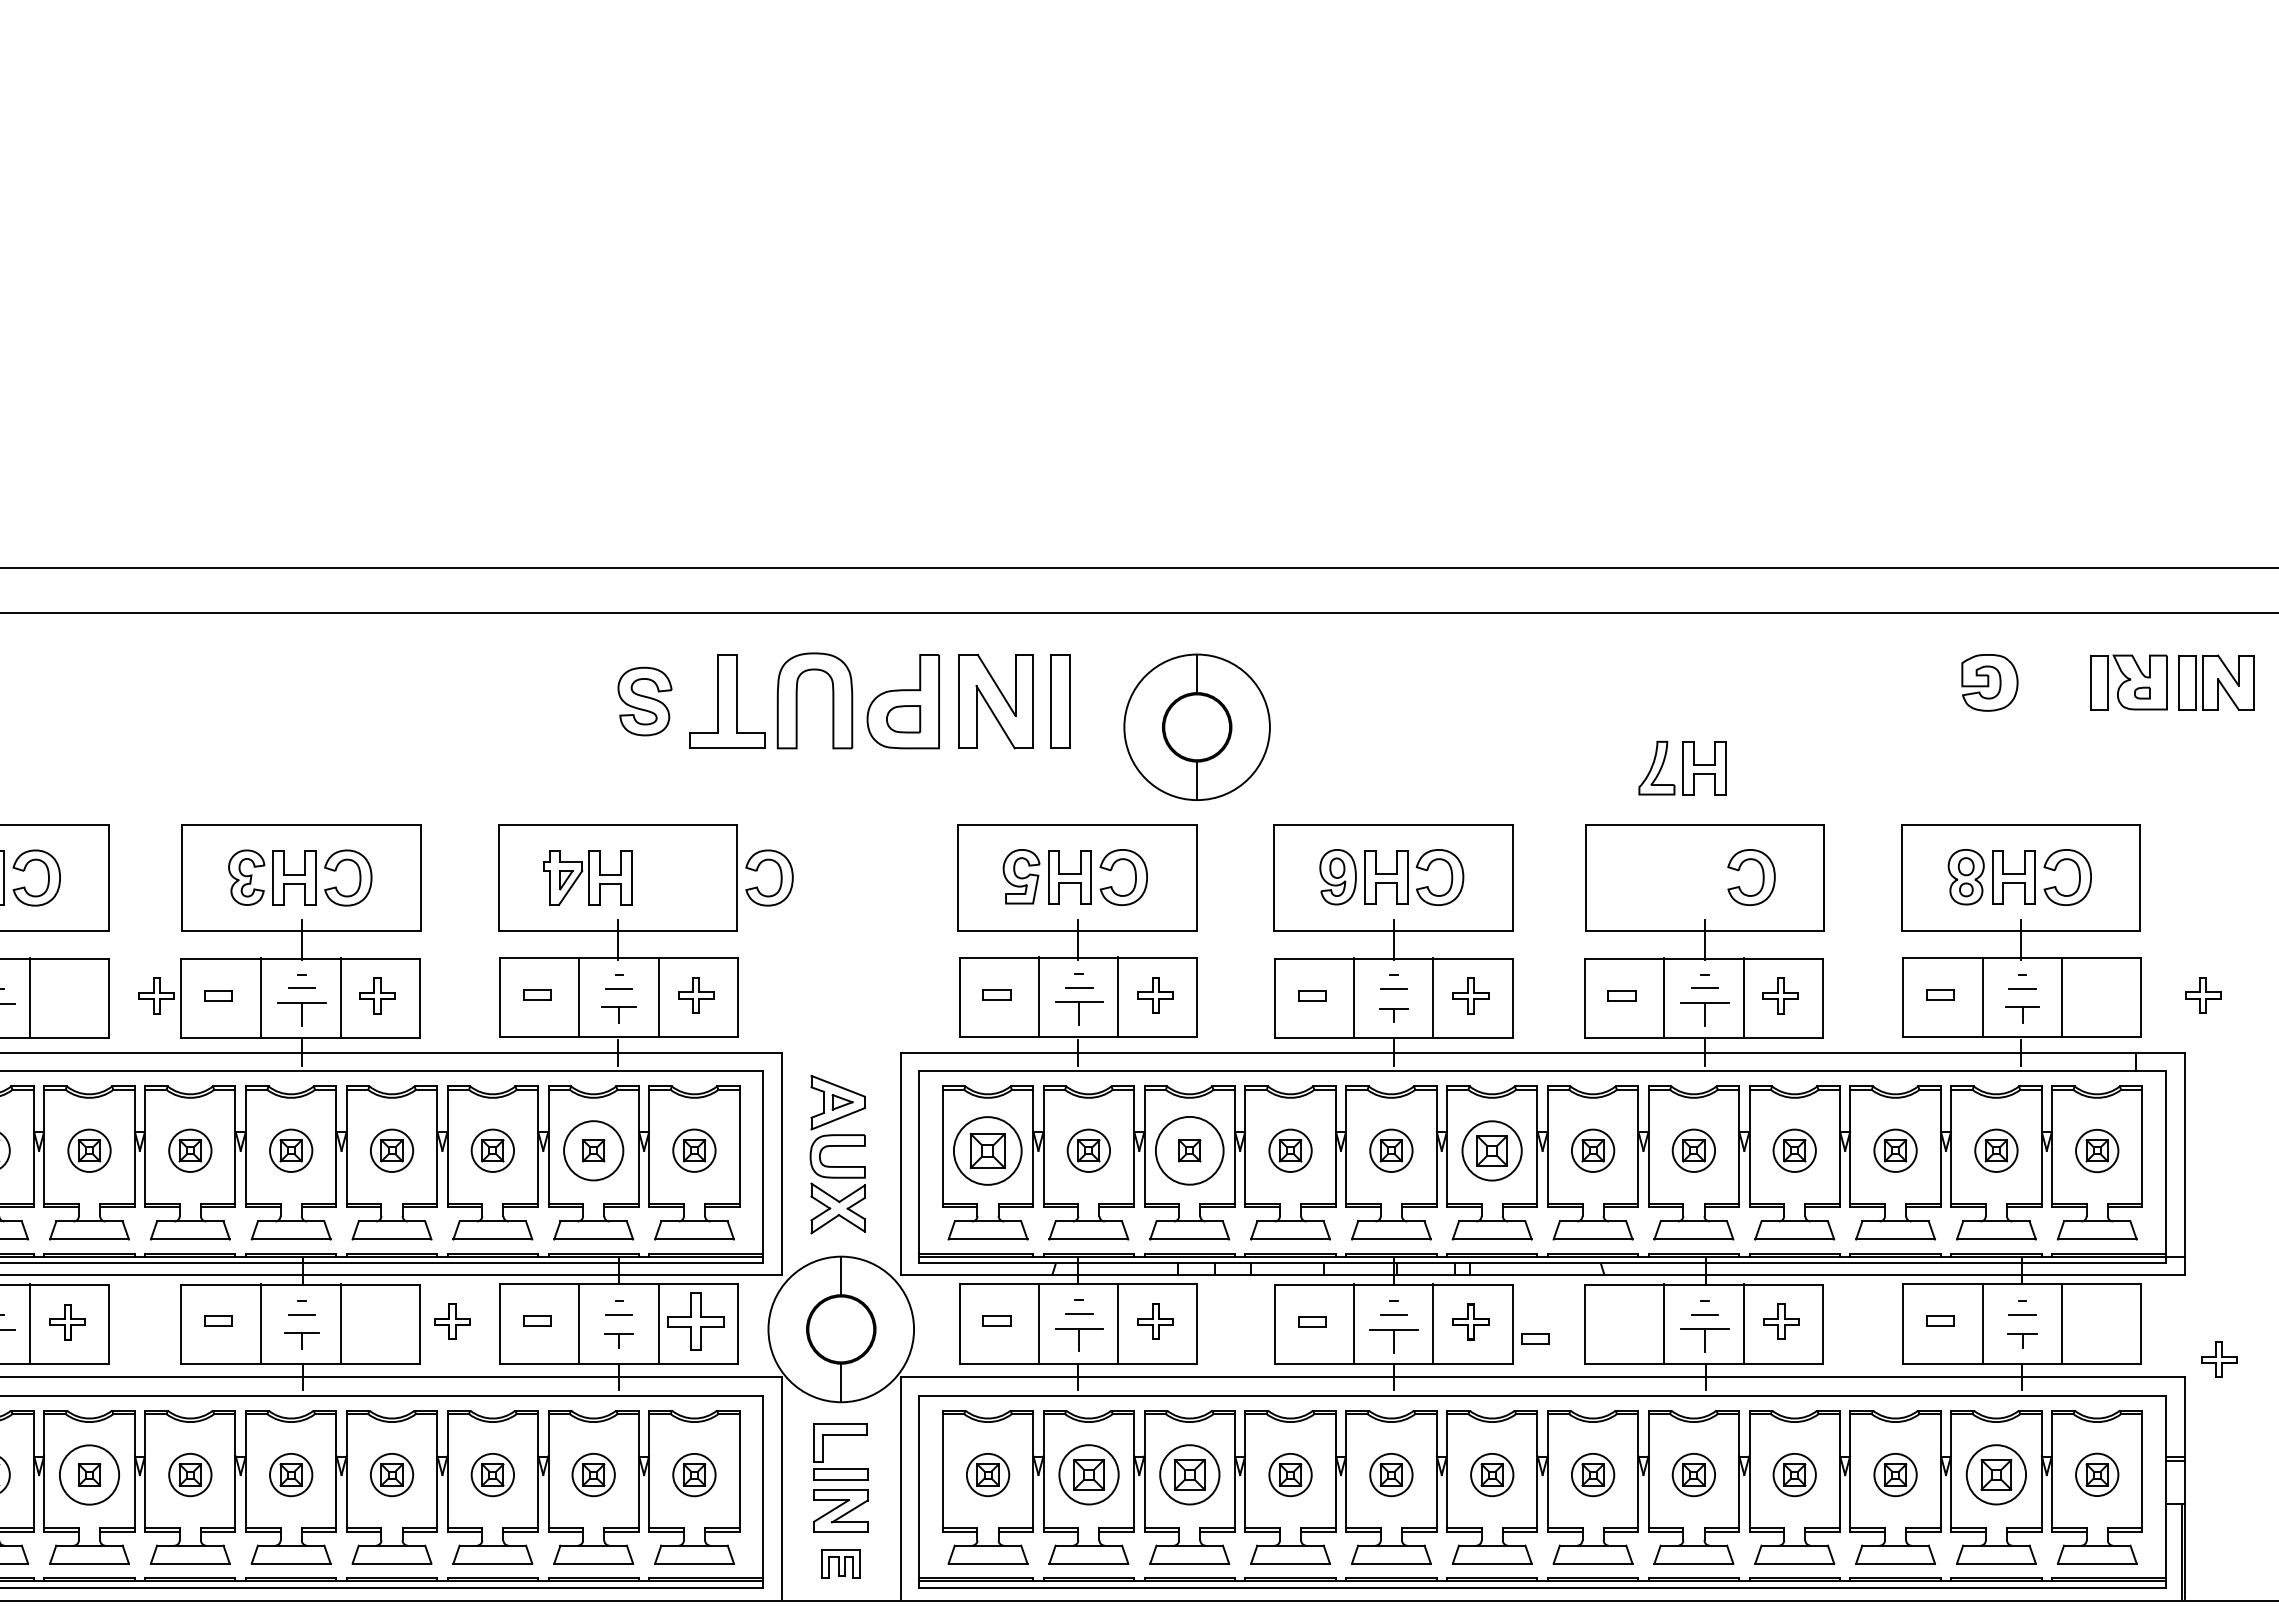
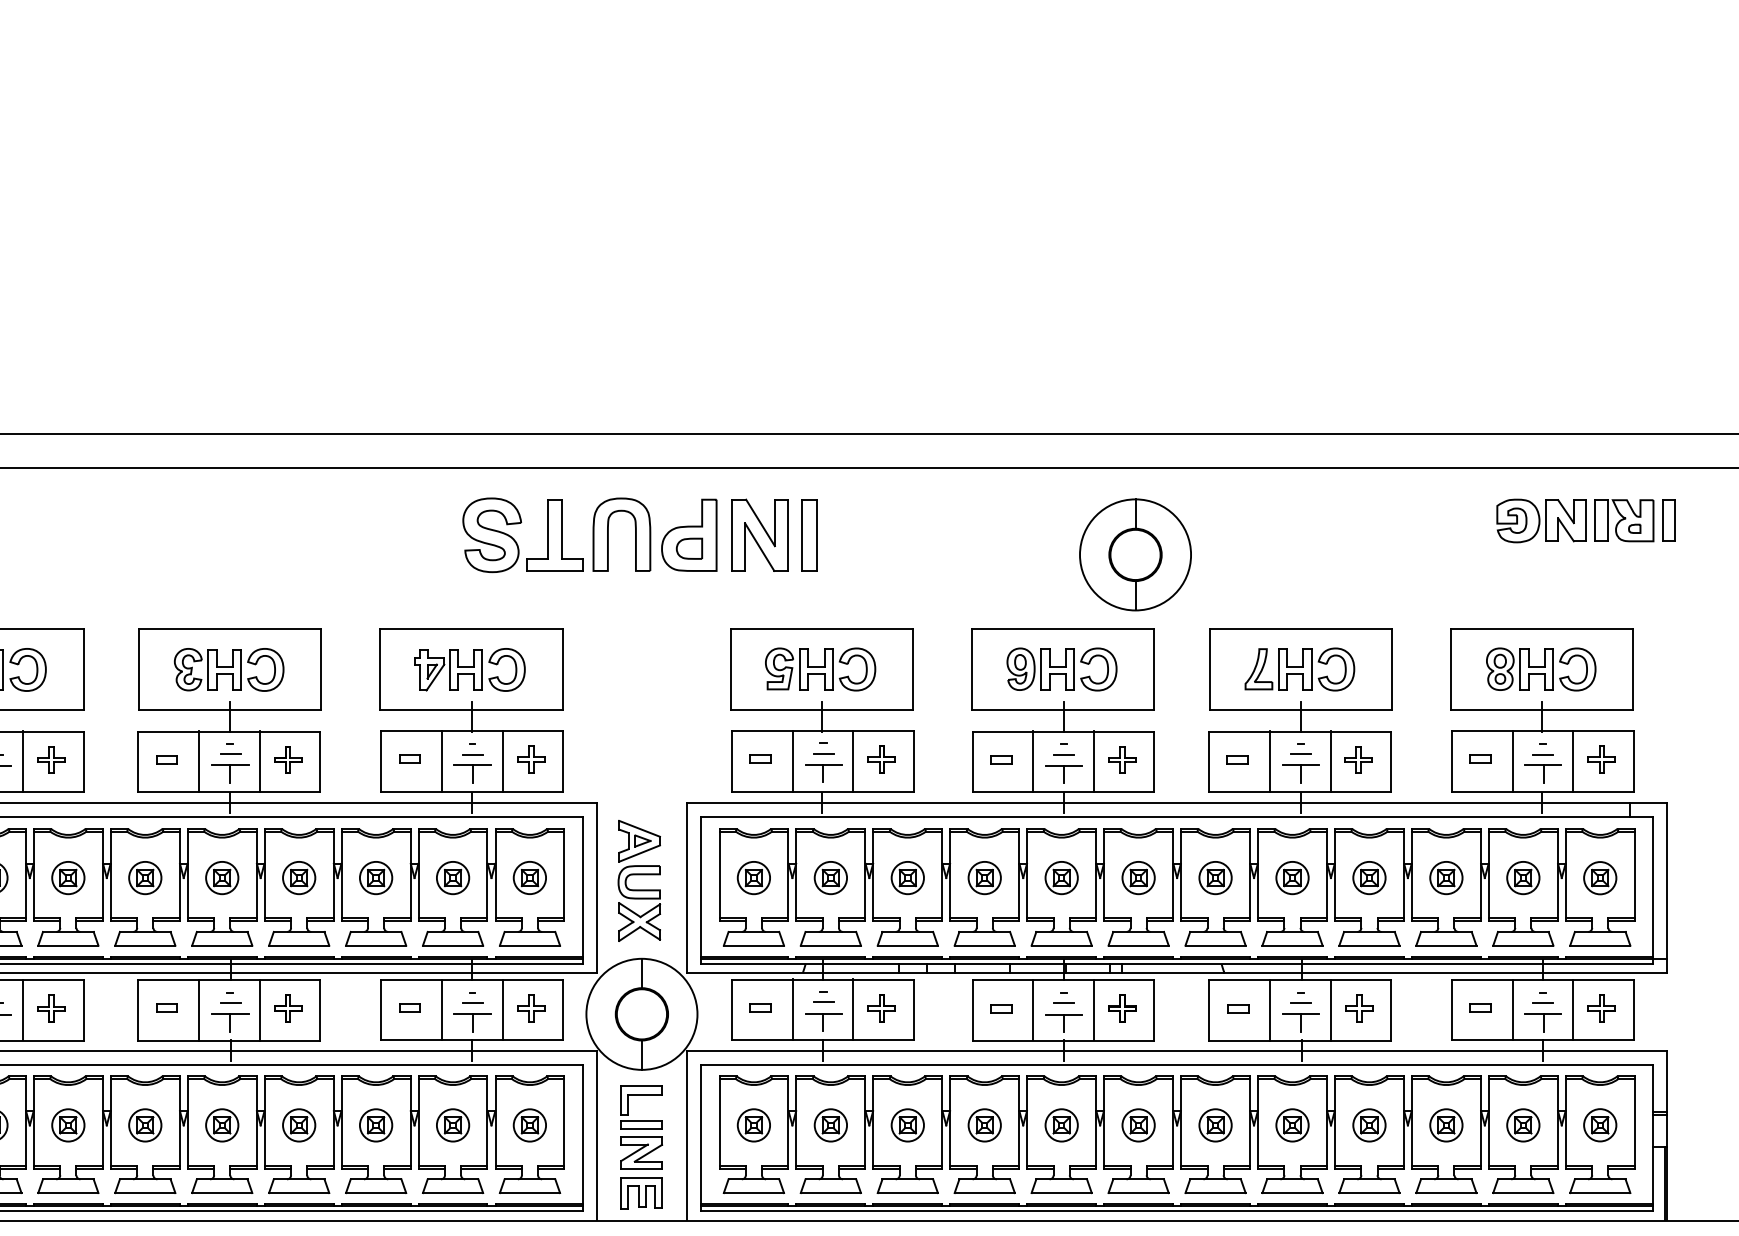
part: (2228, 682) -> (1566, 520), moved
part: (644, 701) -> (491, 535), size x1.43
part: (1196, 726) -> (1135, 554), moved
part: (1682, 767) -> (1278, 668), moved
part: (780, 877) -> (515, 669), moved
part: (156, 995) -> (51, 759), moved
part: (2203, 995) -> (1601, 759), moved
part: (618, 1014) -> (471, 774), size x1.43
part: (2022, 1014) -> (1543, 774), size x1.43
part: (1393, 1015) -> (1063, 774), size x1.67
circle: (593, 1150) -> (452, 877), size x0.71
part: (988, 1150) -> (754, 877), size x0.62
circle: (1189, 1150) -> (907, 877), size x0.62
part: (1492, 1150) -> (1138, 877), size x0.71
part: (452, 1321) -> (288, 1008), moved
part: (696, 1321) -> (531, 1008), size x0.62
part: (1535, 1338) -> (1238, 1008), moved
part: (301, 1340) -> (230, 1022), size x1.43
part: (618, 1340) -> (471, 1022), size x1.67
part: (2022, 1340) -> (1543, 1022), size x1.67
part: (2219, 1359) -> (1601, 1008), moved
circle: (89, 1474) -> (68, 1125), size x0.71
part: (1088, 1475) -> (830, 1125), size x0.71
part: (1189, 1475) -> (907, 1125), size x0.71
part: (1996, 1475) -> (1523, 1125), size x0.71
part: (840, 1563) -> (641, 1192), size x1.43

